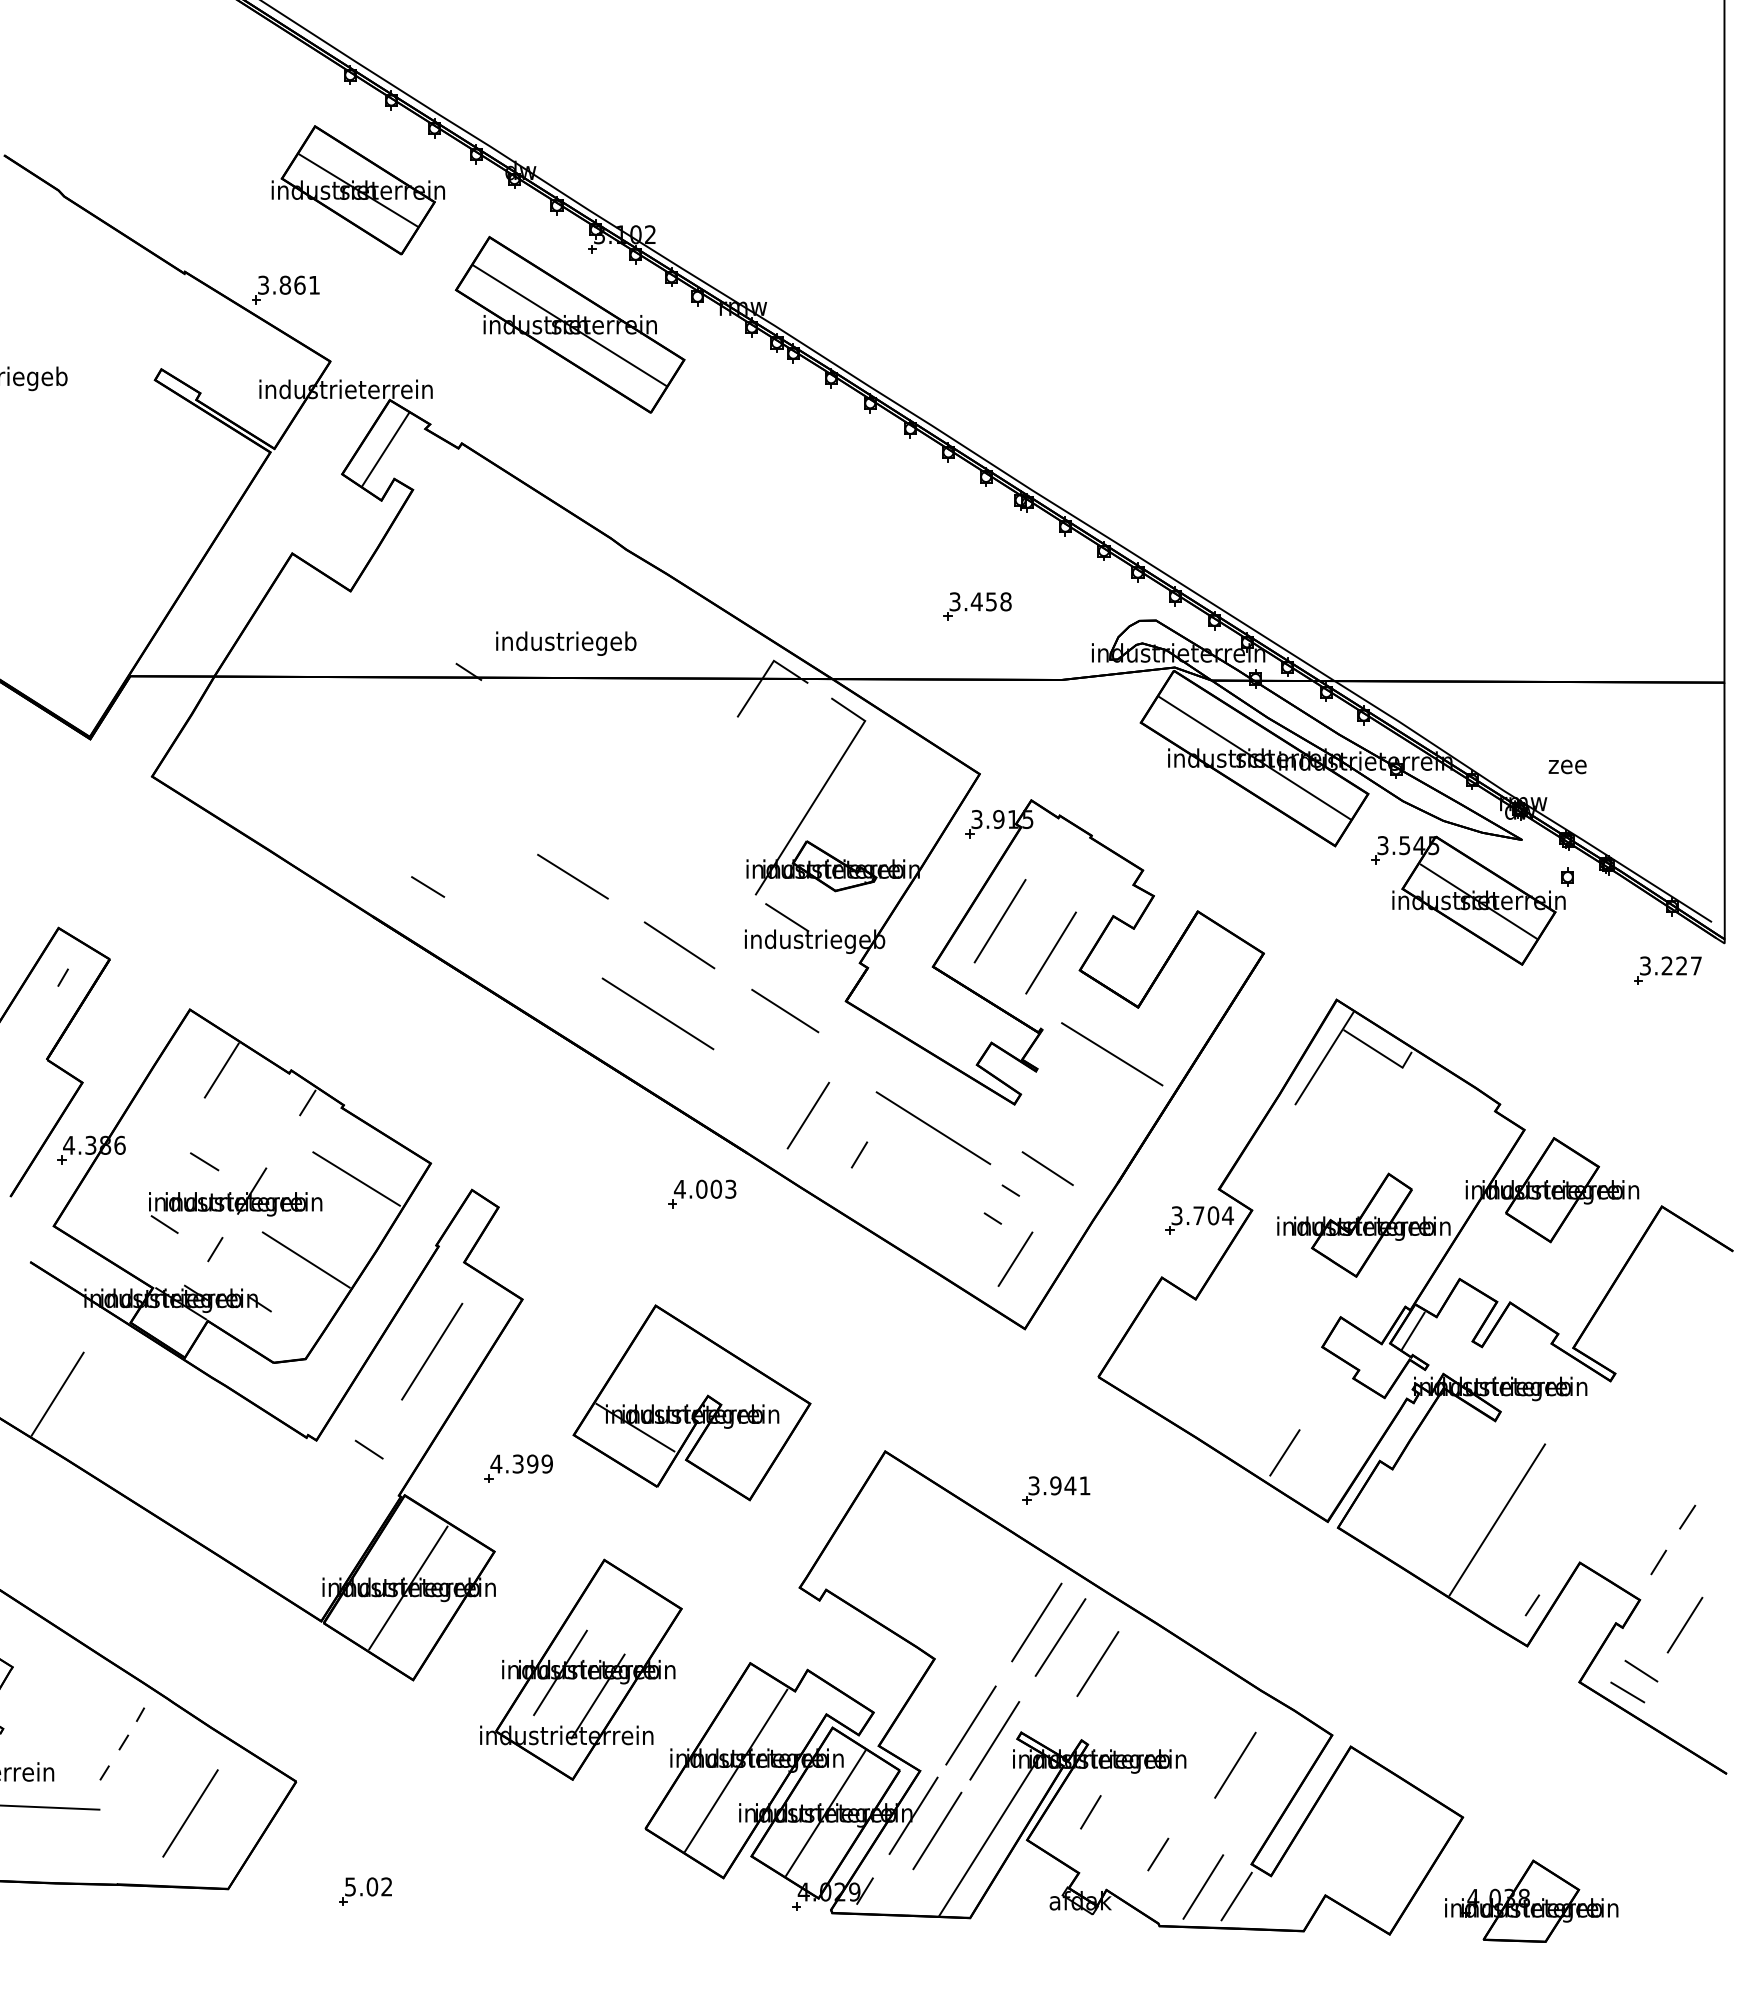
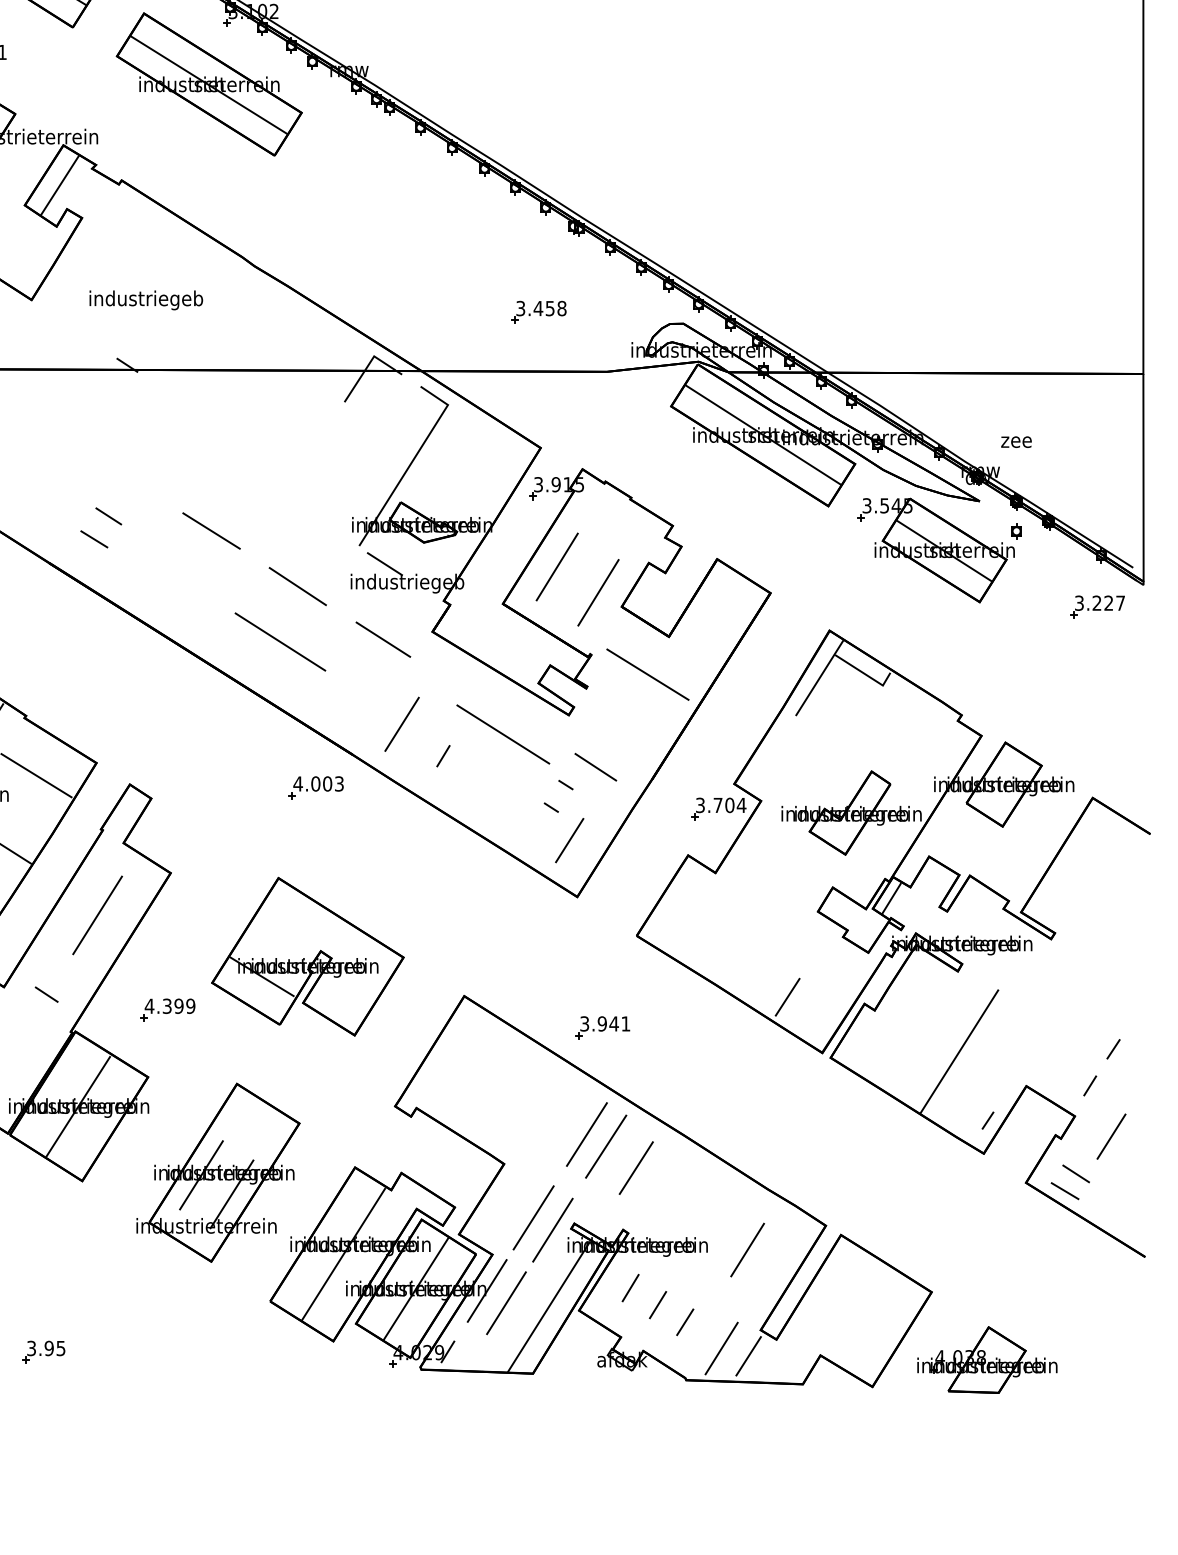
text: (566, 643) -> (146, 300), moved
line: (445, 858) -> (108, 516), added
line: (1124, 1833) -> (657, 1305), added
text: (368, 1886) -> (46, 1348), 5.02 -> 3.95

